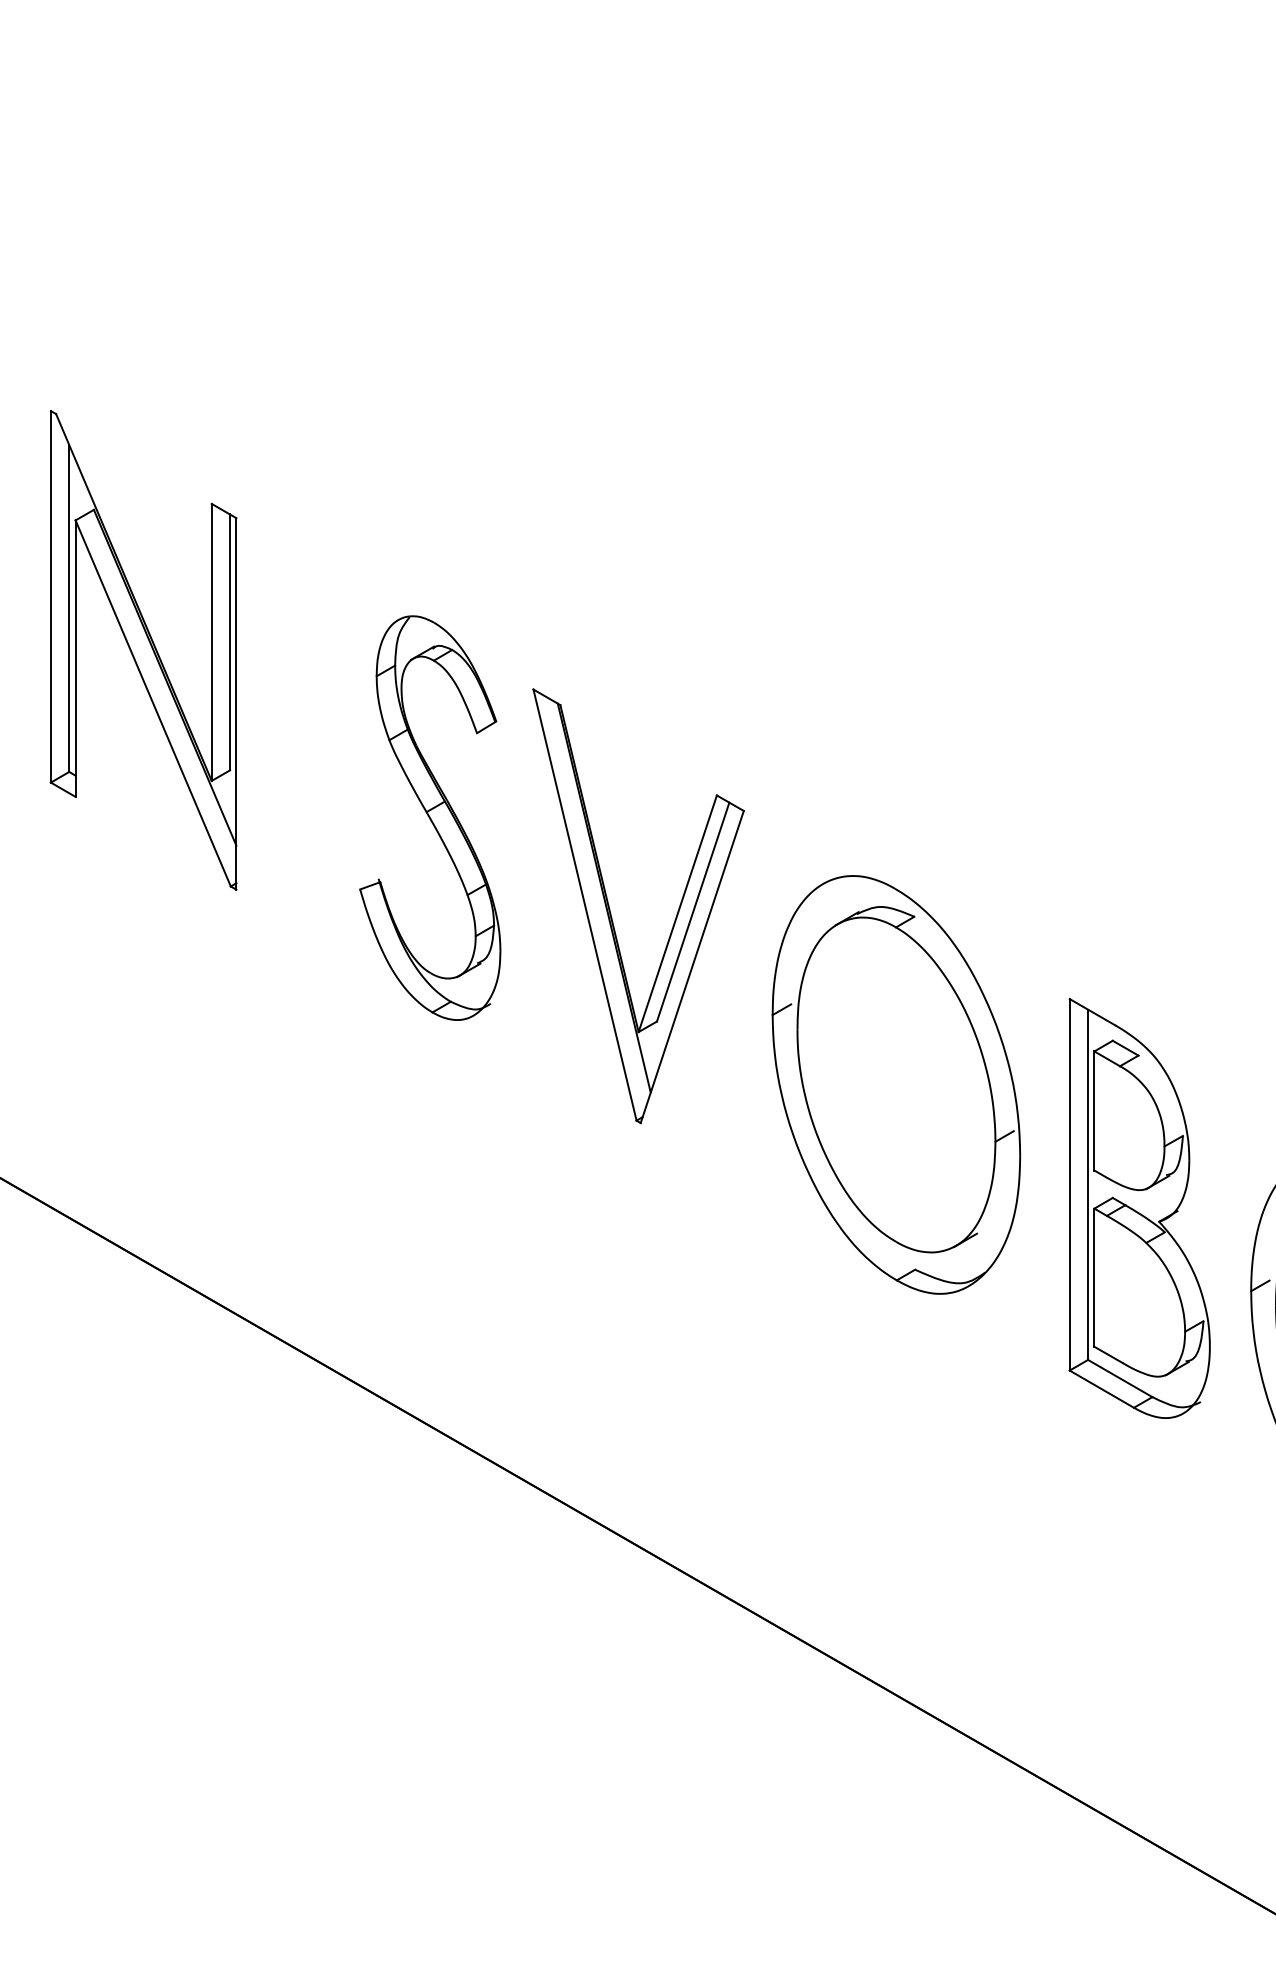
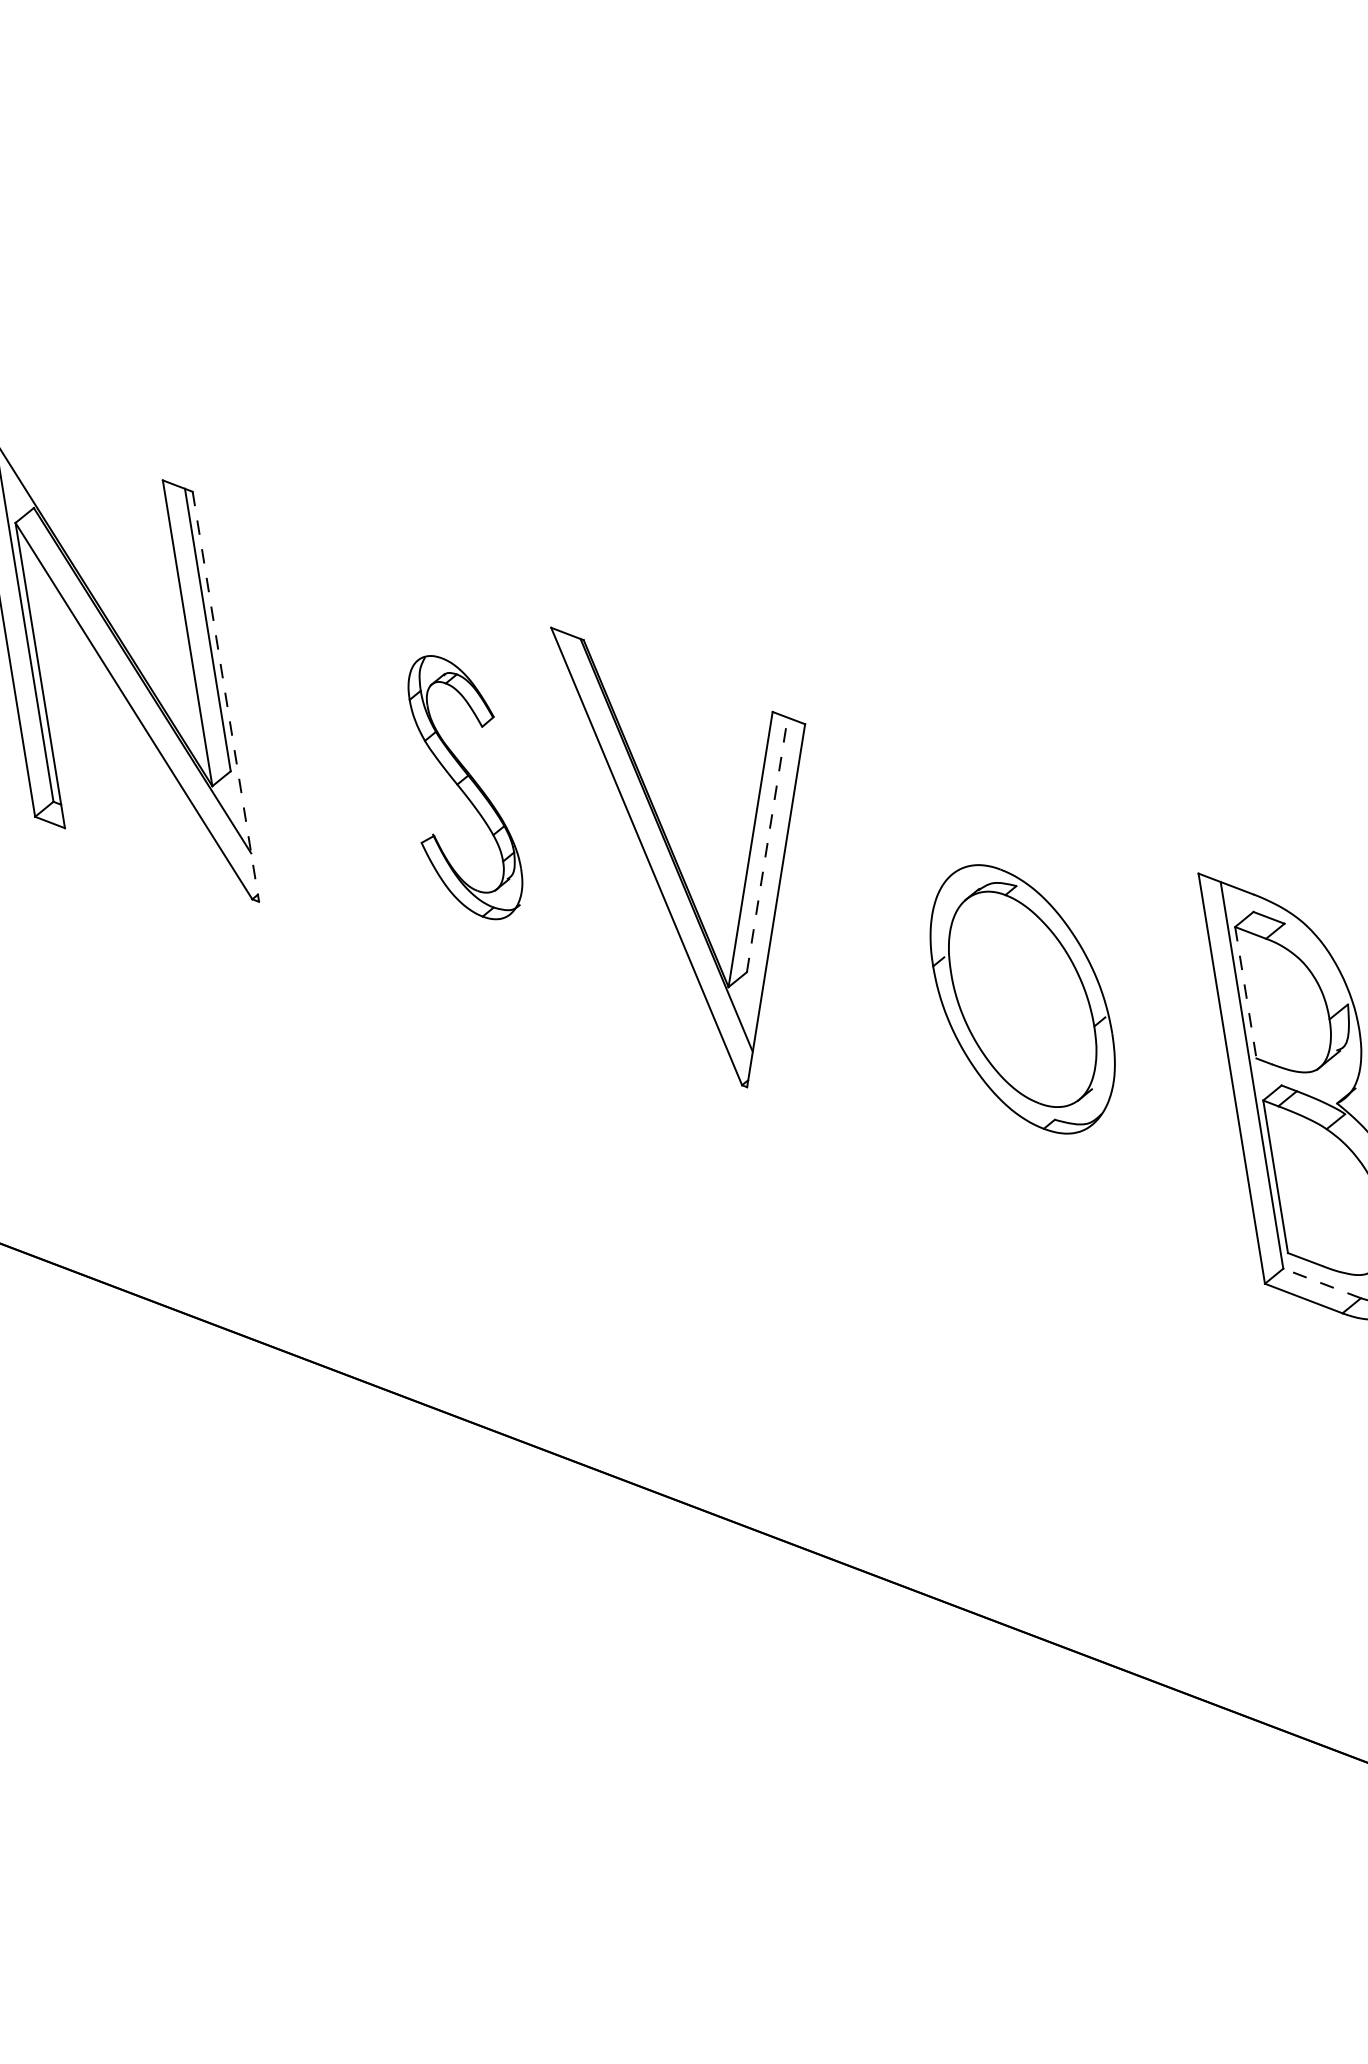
line: (236, 703) -> (225, 696), solid -> dashed
part: (430, 817) -> (460, 787), size x0.6
line: (693, 911) -> (767, 844), solid -> dashed
part: (896, 1084) -> (1022, 998), size x0.6
line: (1094, 1110) -> (1245, 992), solid -> dashed
line: (1119, 1378) -> (1321, 1283), solid -> dashed

